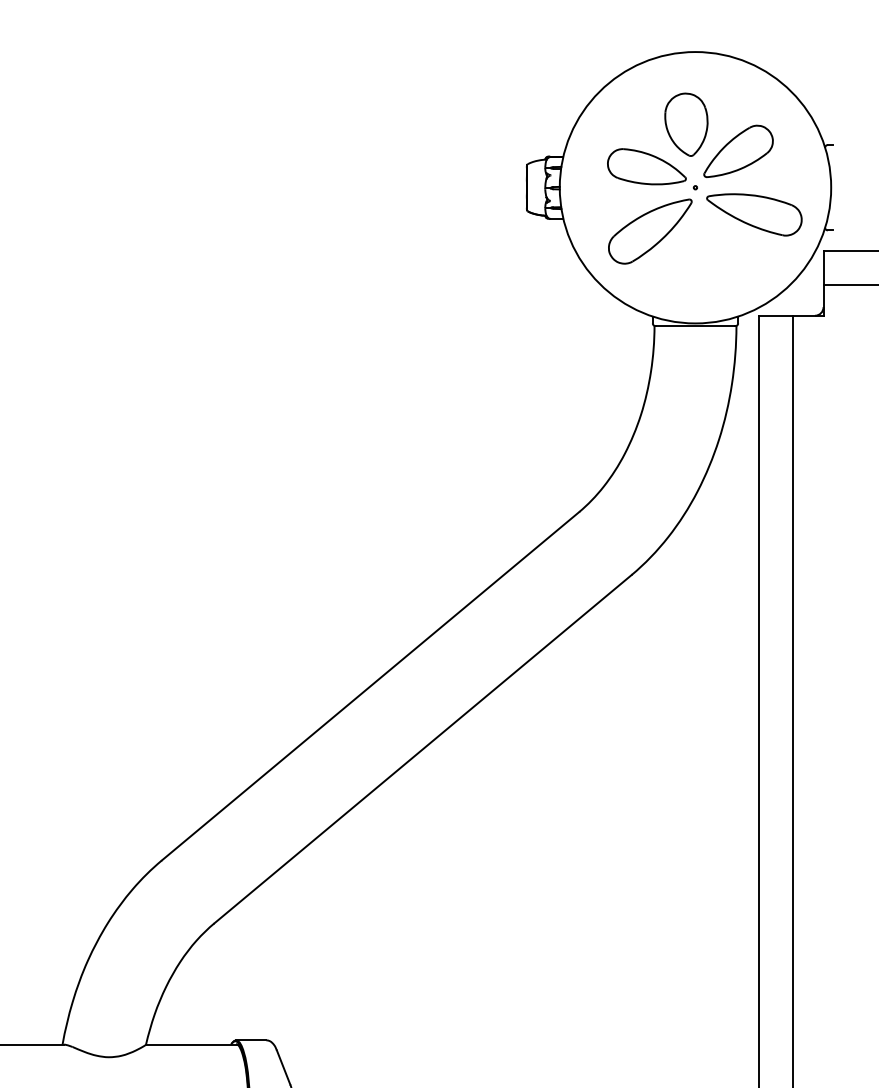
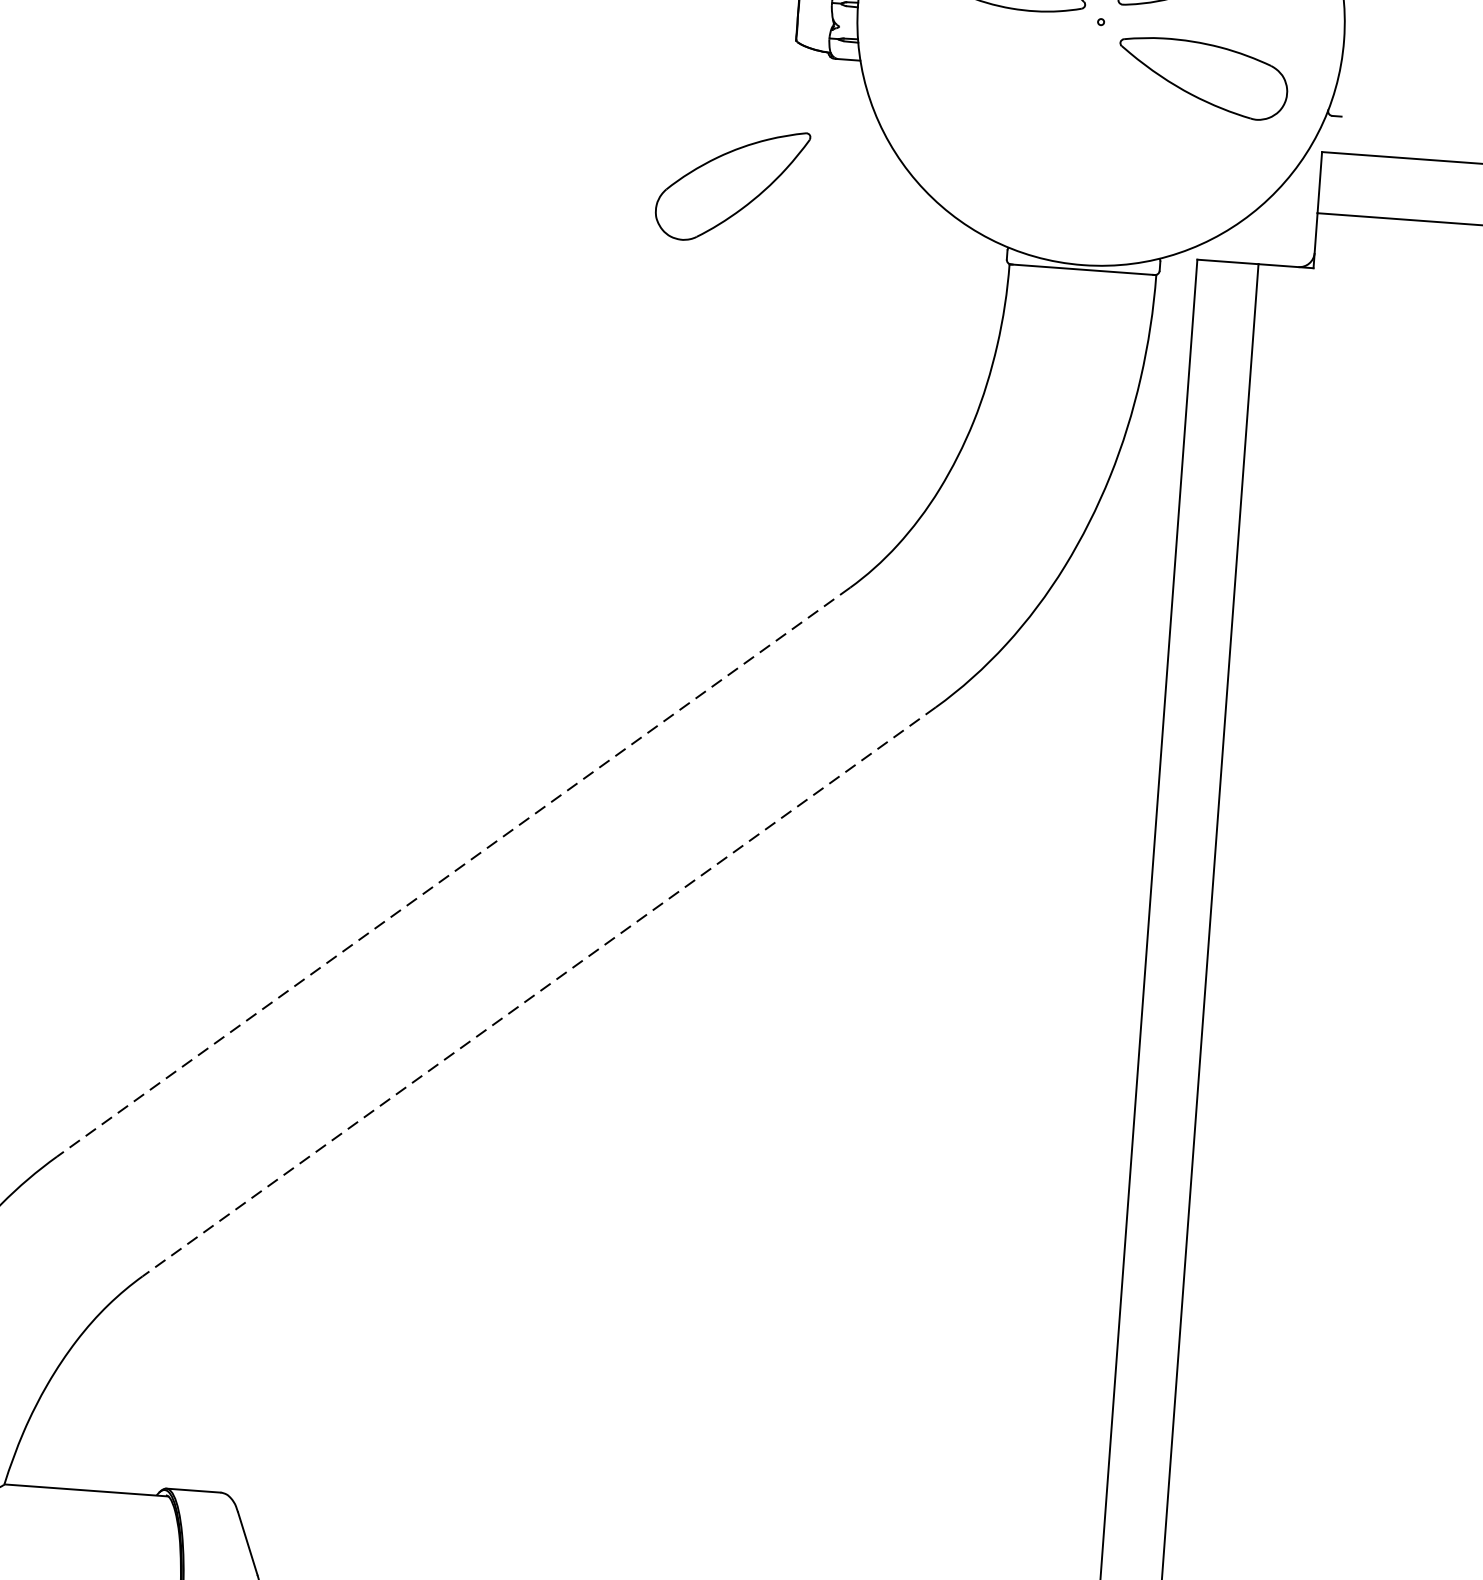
part: (650, 231) -> (732, 185), moved
line: (370, 686) -> (453, 872), solid -> dashed
line: (422, 749) -> (538, 992), solid -> dashed

